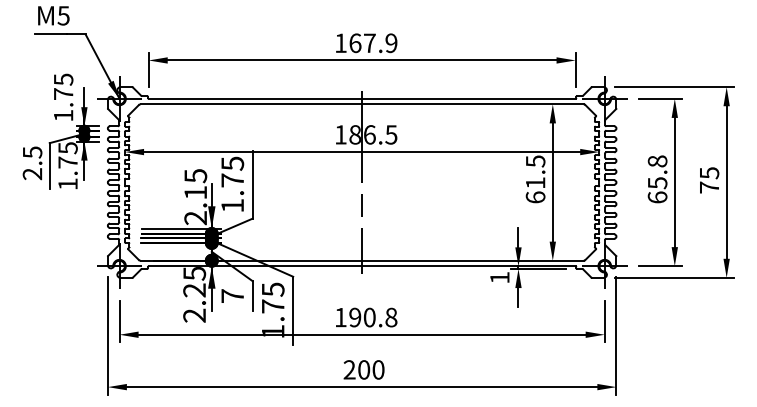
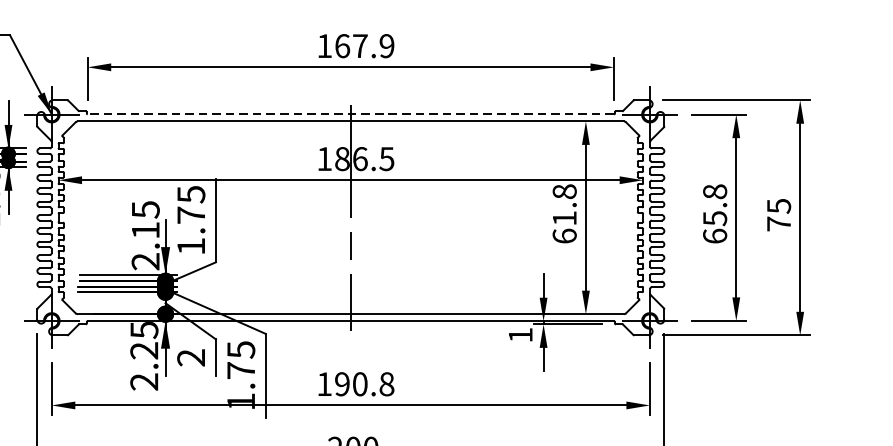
line: (361, 98) -> (350, 114), solid -> dashed
text: (535, 161) -> (564, 191), 61.5 -> 61.8
text: (232, 296) -> (191, 358), 7 -> 2

